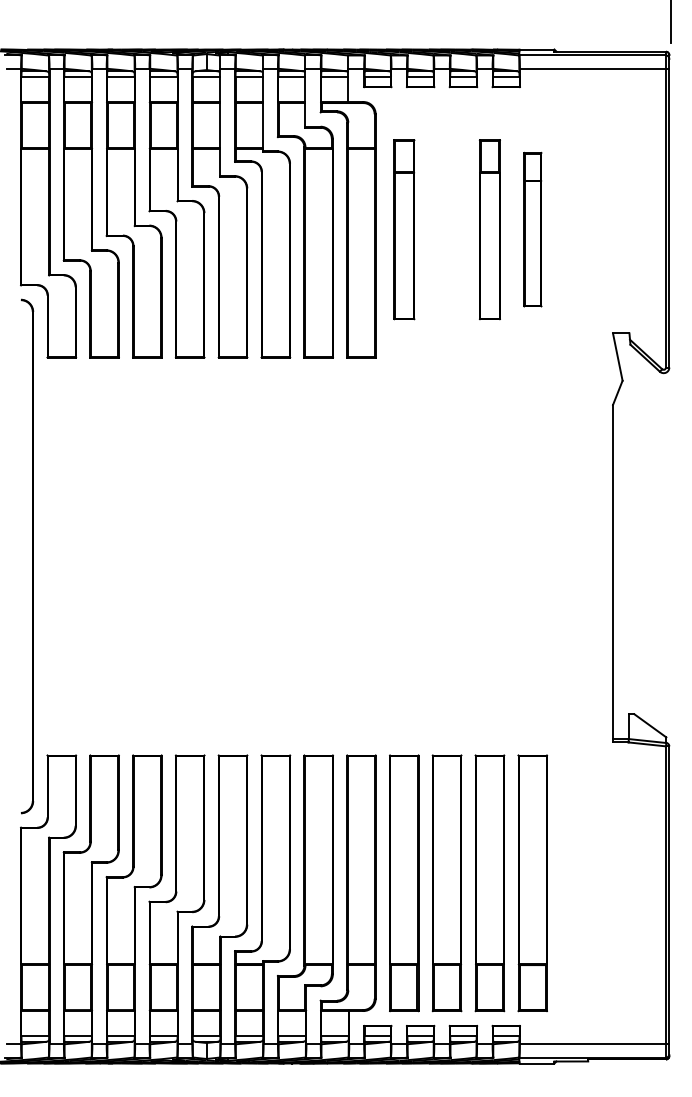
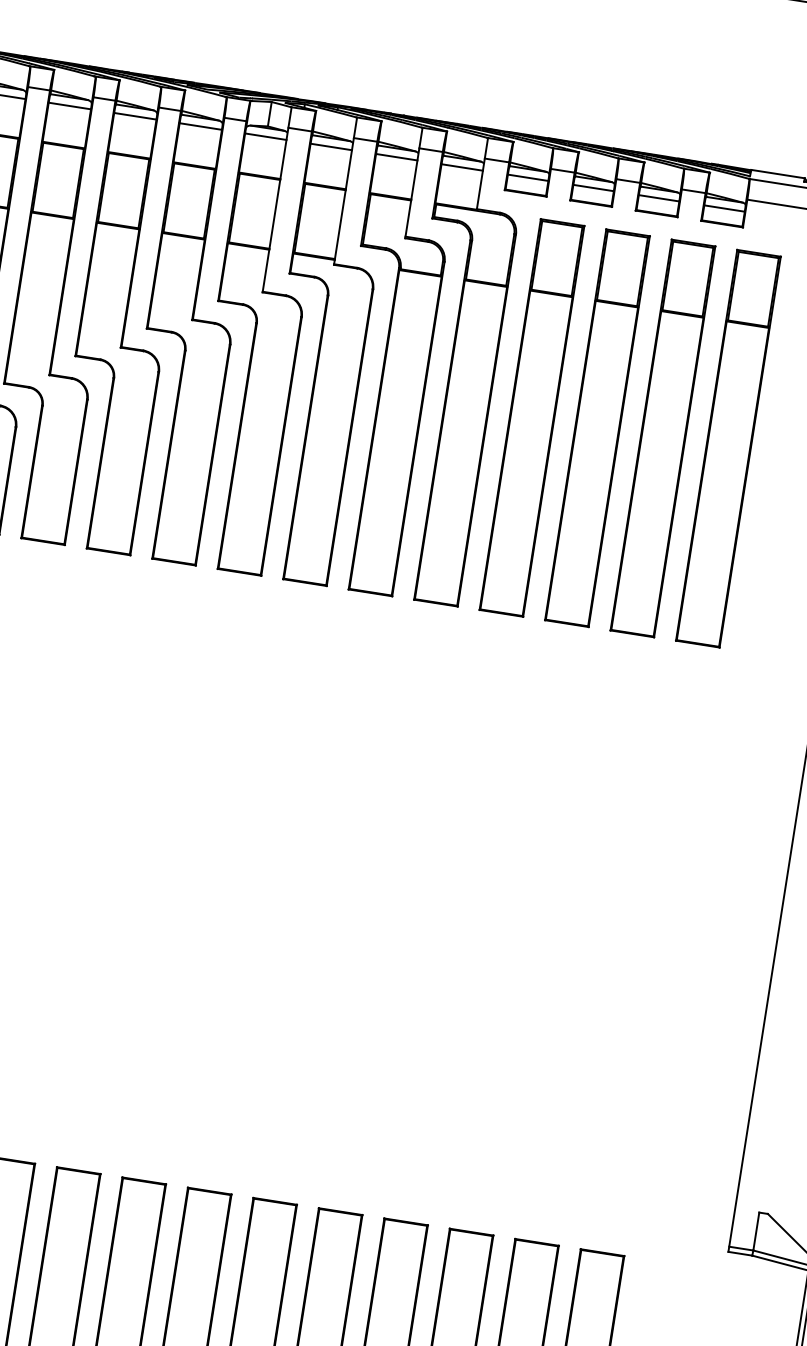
part: (404, 229) -> (532, 417), size x1.43
part: (446, 229) -> (596, 427), added
part: (489, 229) -> (662, 437), size x1.43
part: (532, 229) -> (728, 448), size x1.67

